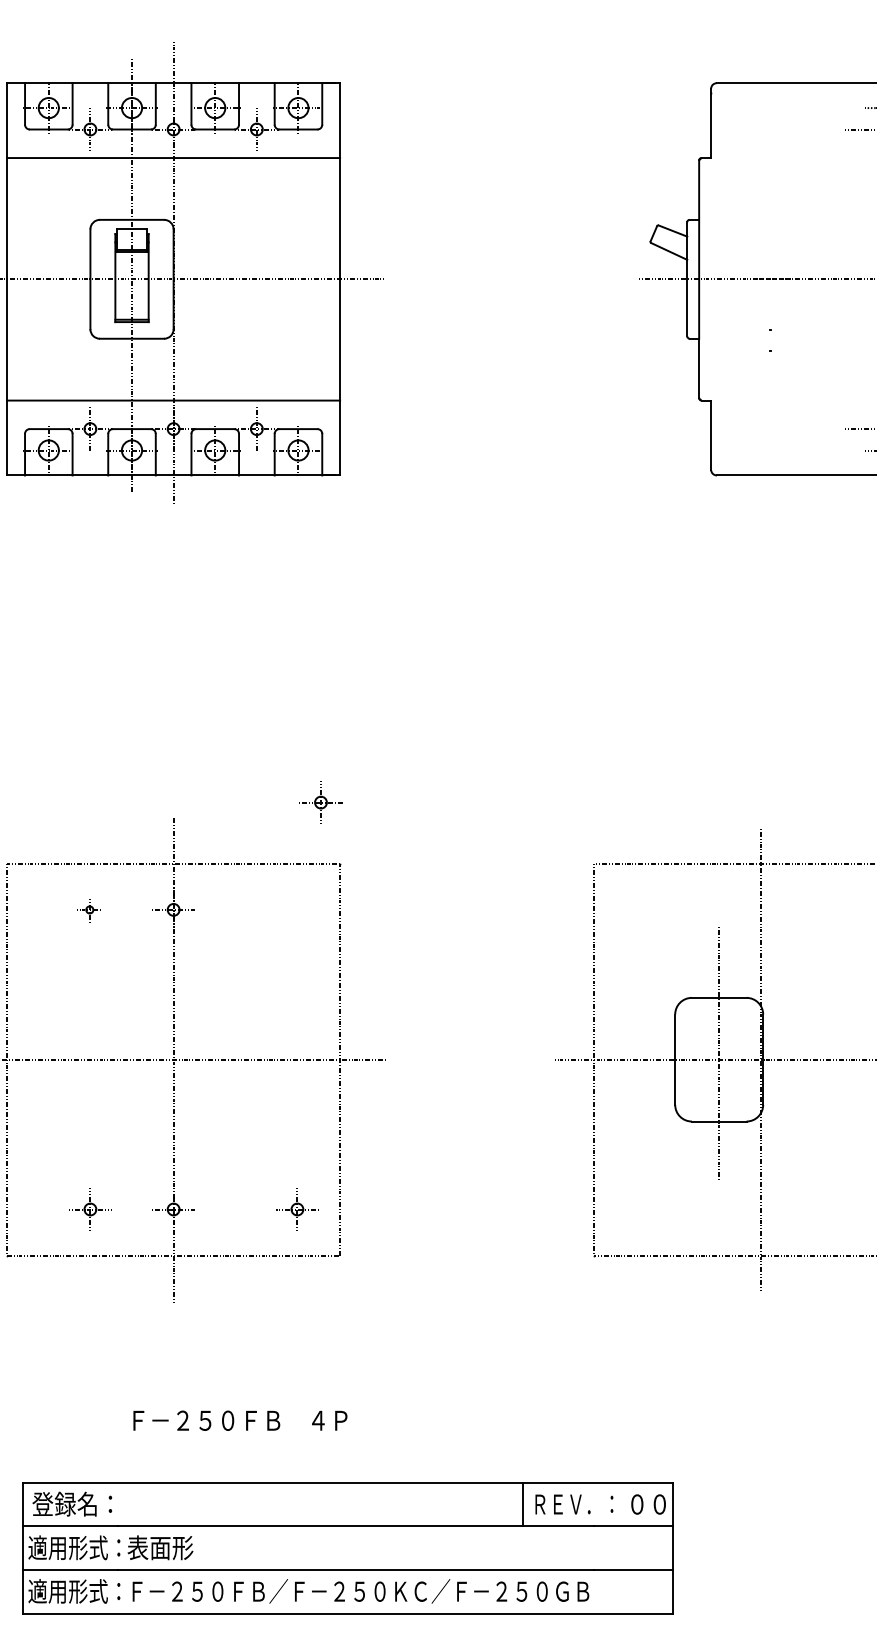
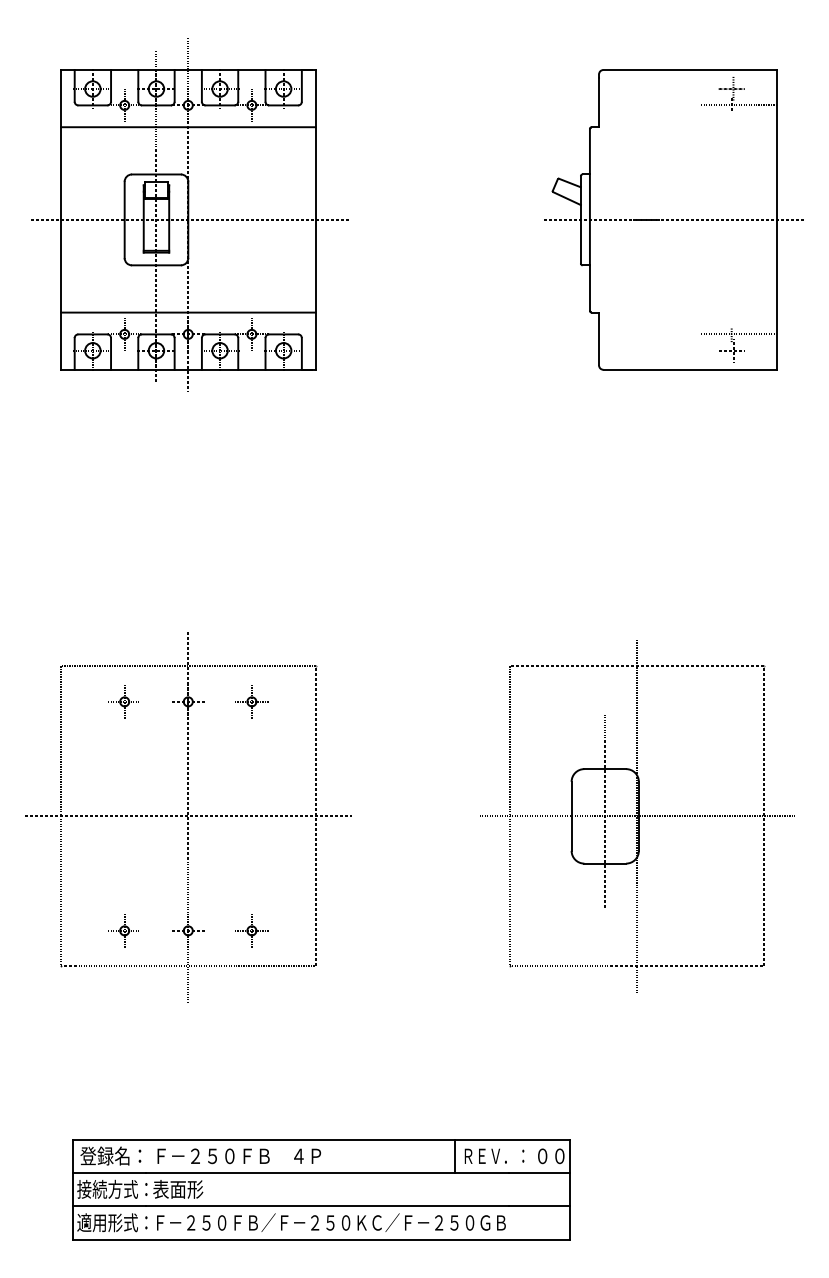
part: (320, 802) -> (251, 701), moved
part: (88, 909) -> (123, 701), size x1.67
part: (296, 1209) -> (251, 930), moved
text: (239, 1421) -> (238, 1156), moved
text: (57, 1546) -> (99, 1188), 適用形式： -> 接続方式：

